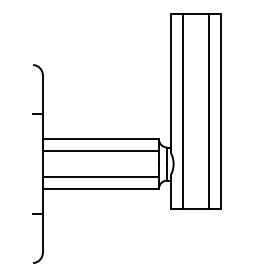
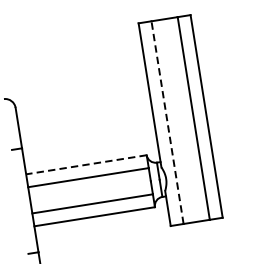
line: (183, 111) -> (167, 122), solid -> dashed
line: (100, 139) -> (86, 165), solid -> dashed

